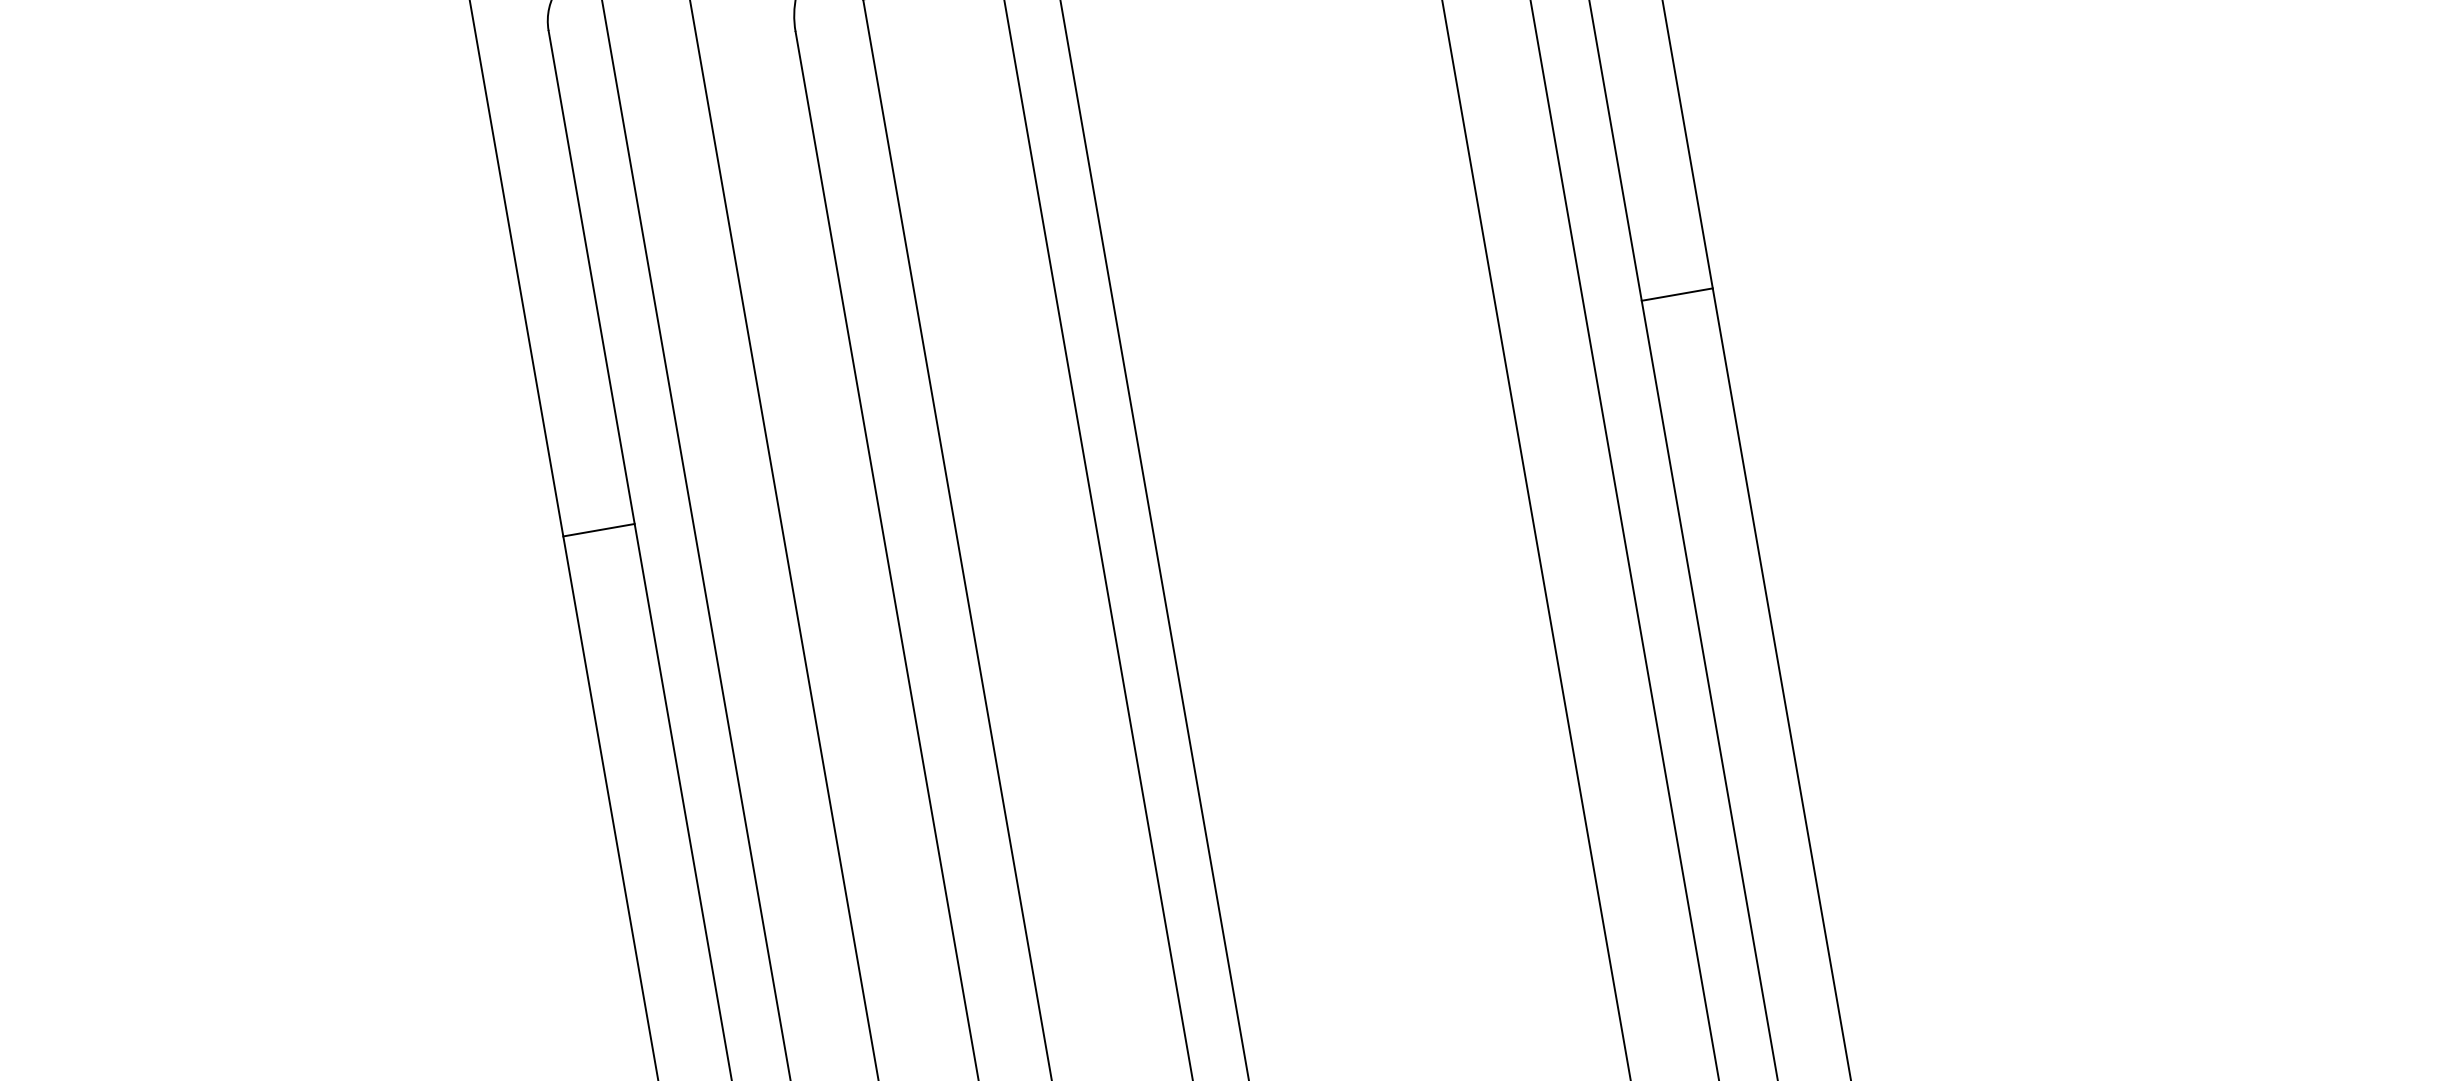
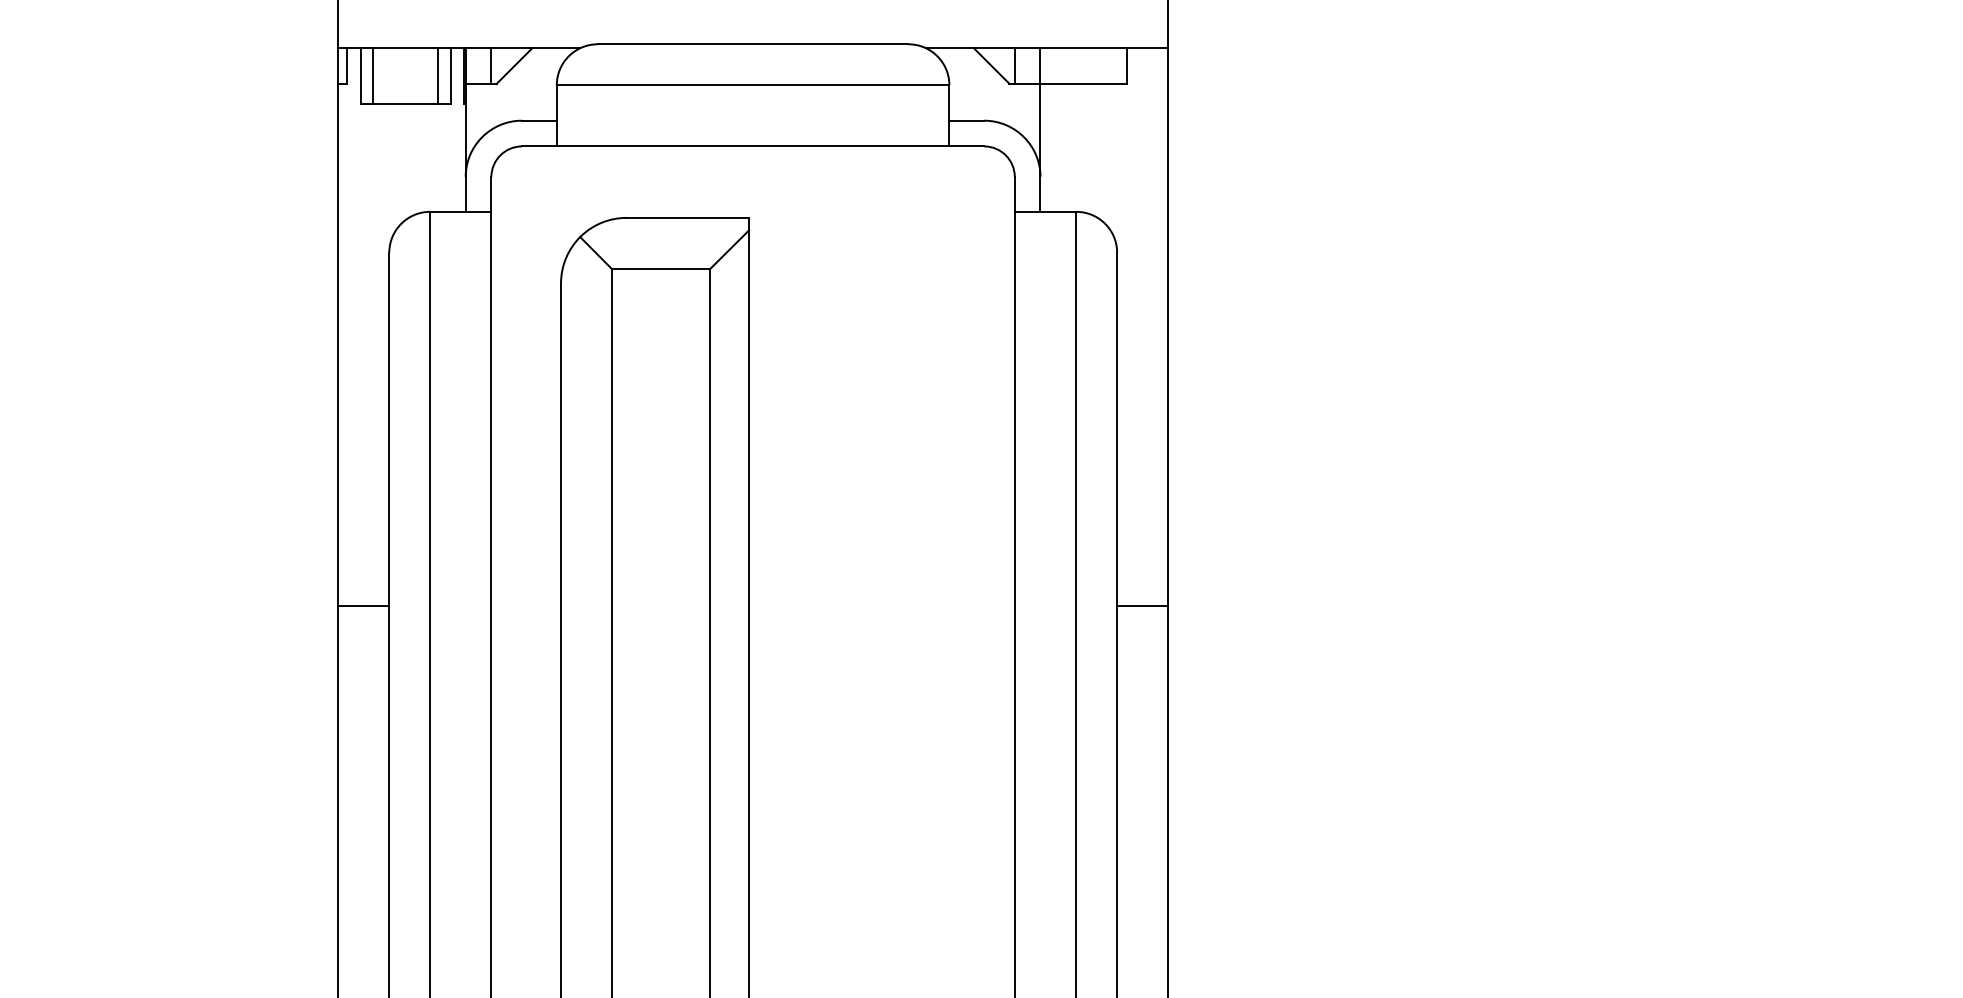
line: (1677, 294) -> (1142, 606), moved

